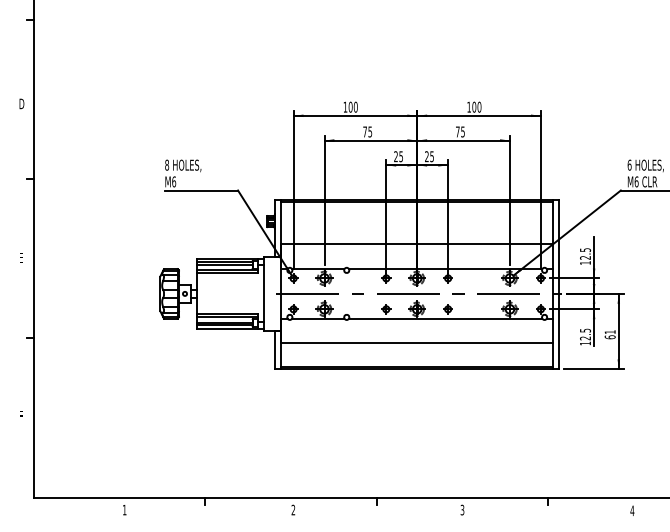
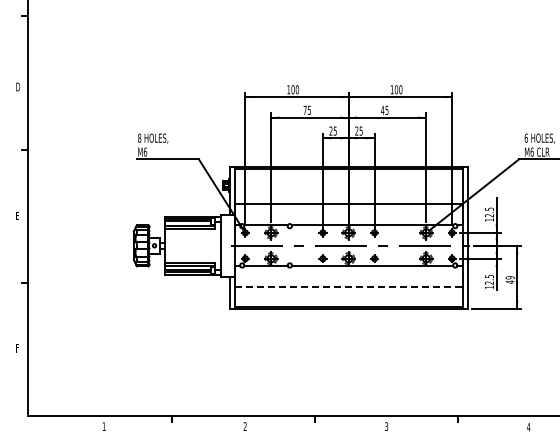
text: (457, 130) -> (382, 109), 75 -> 45
text: (609, 334) -> (509, 279), 61 -> 49
line: (416, 343) -> (348, 287), solid -> dashed

